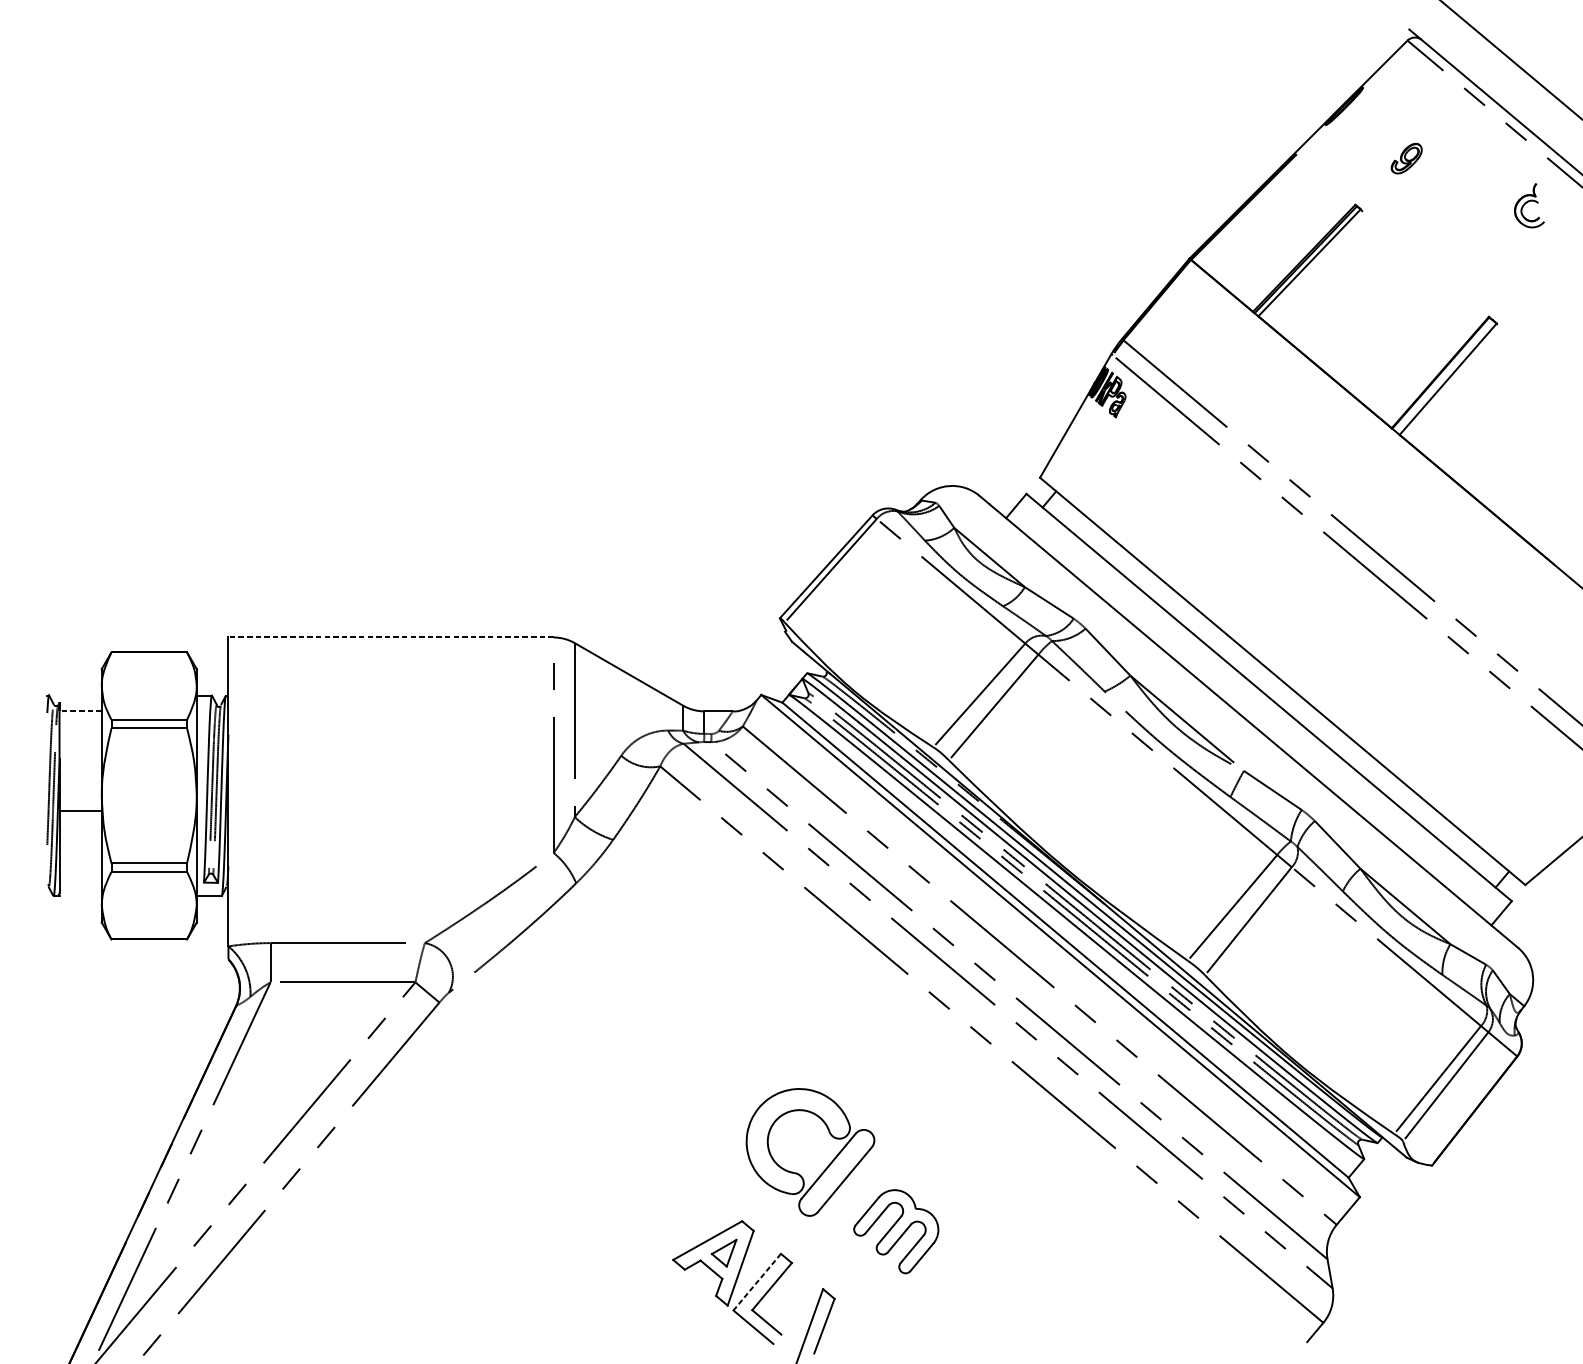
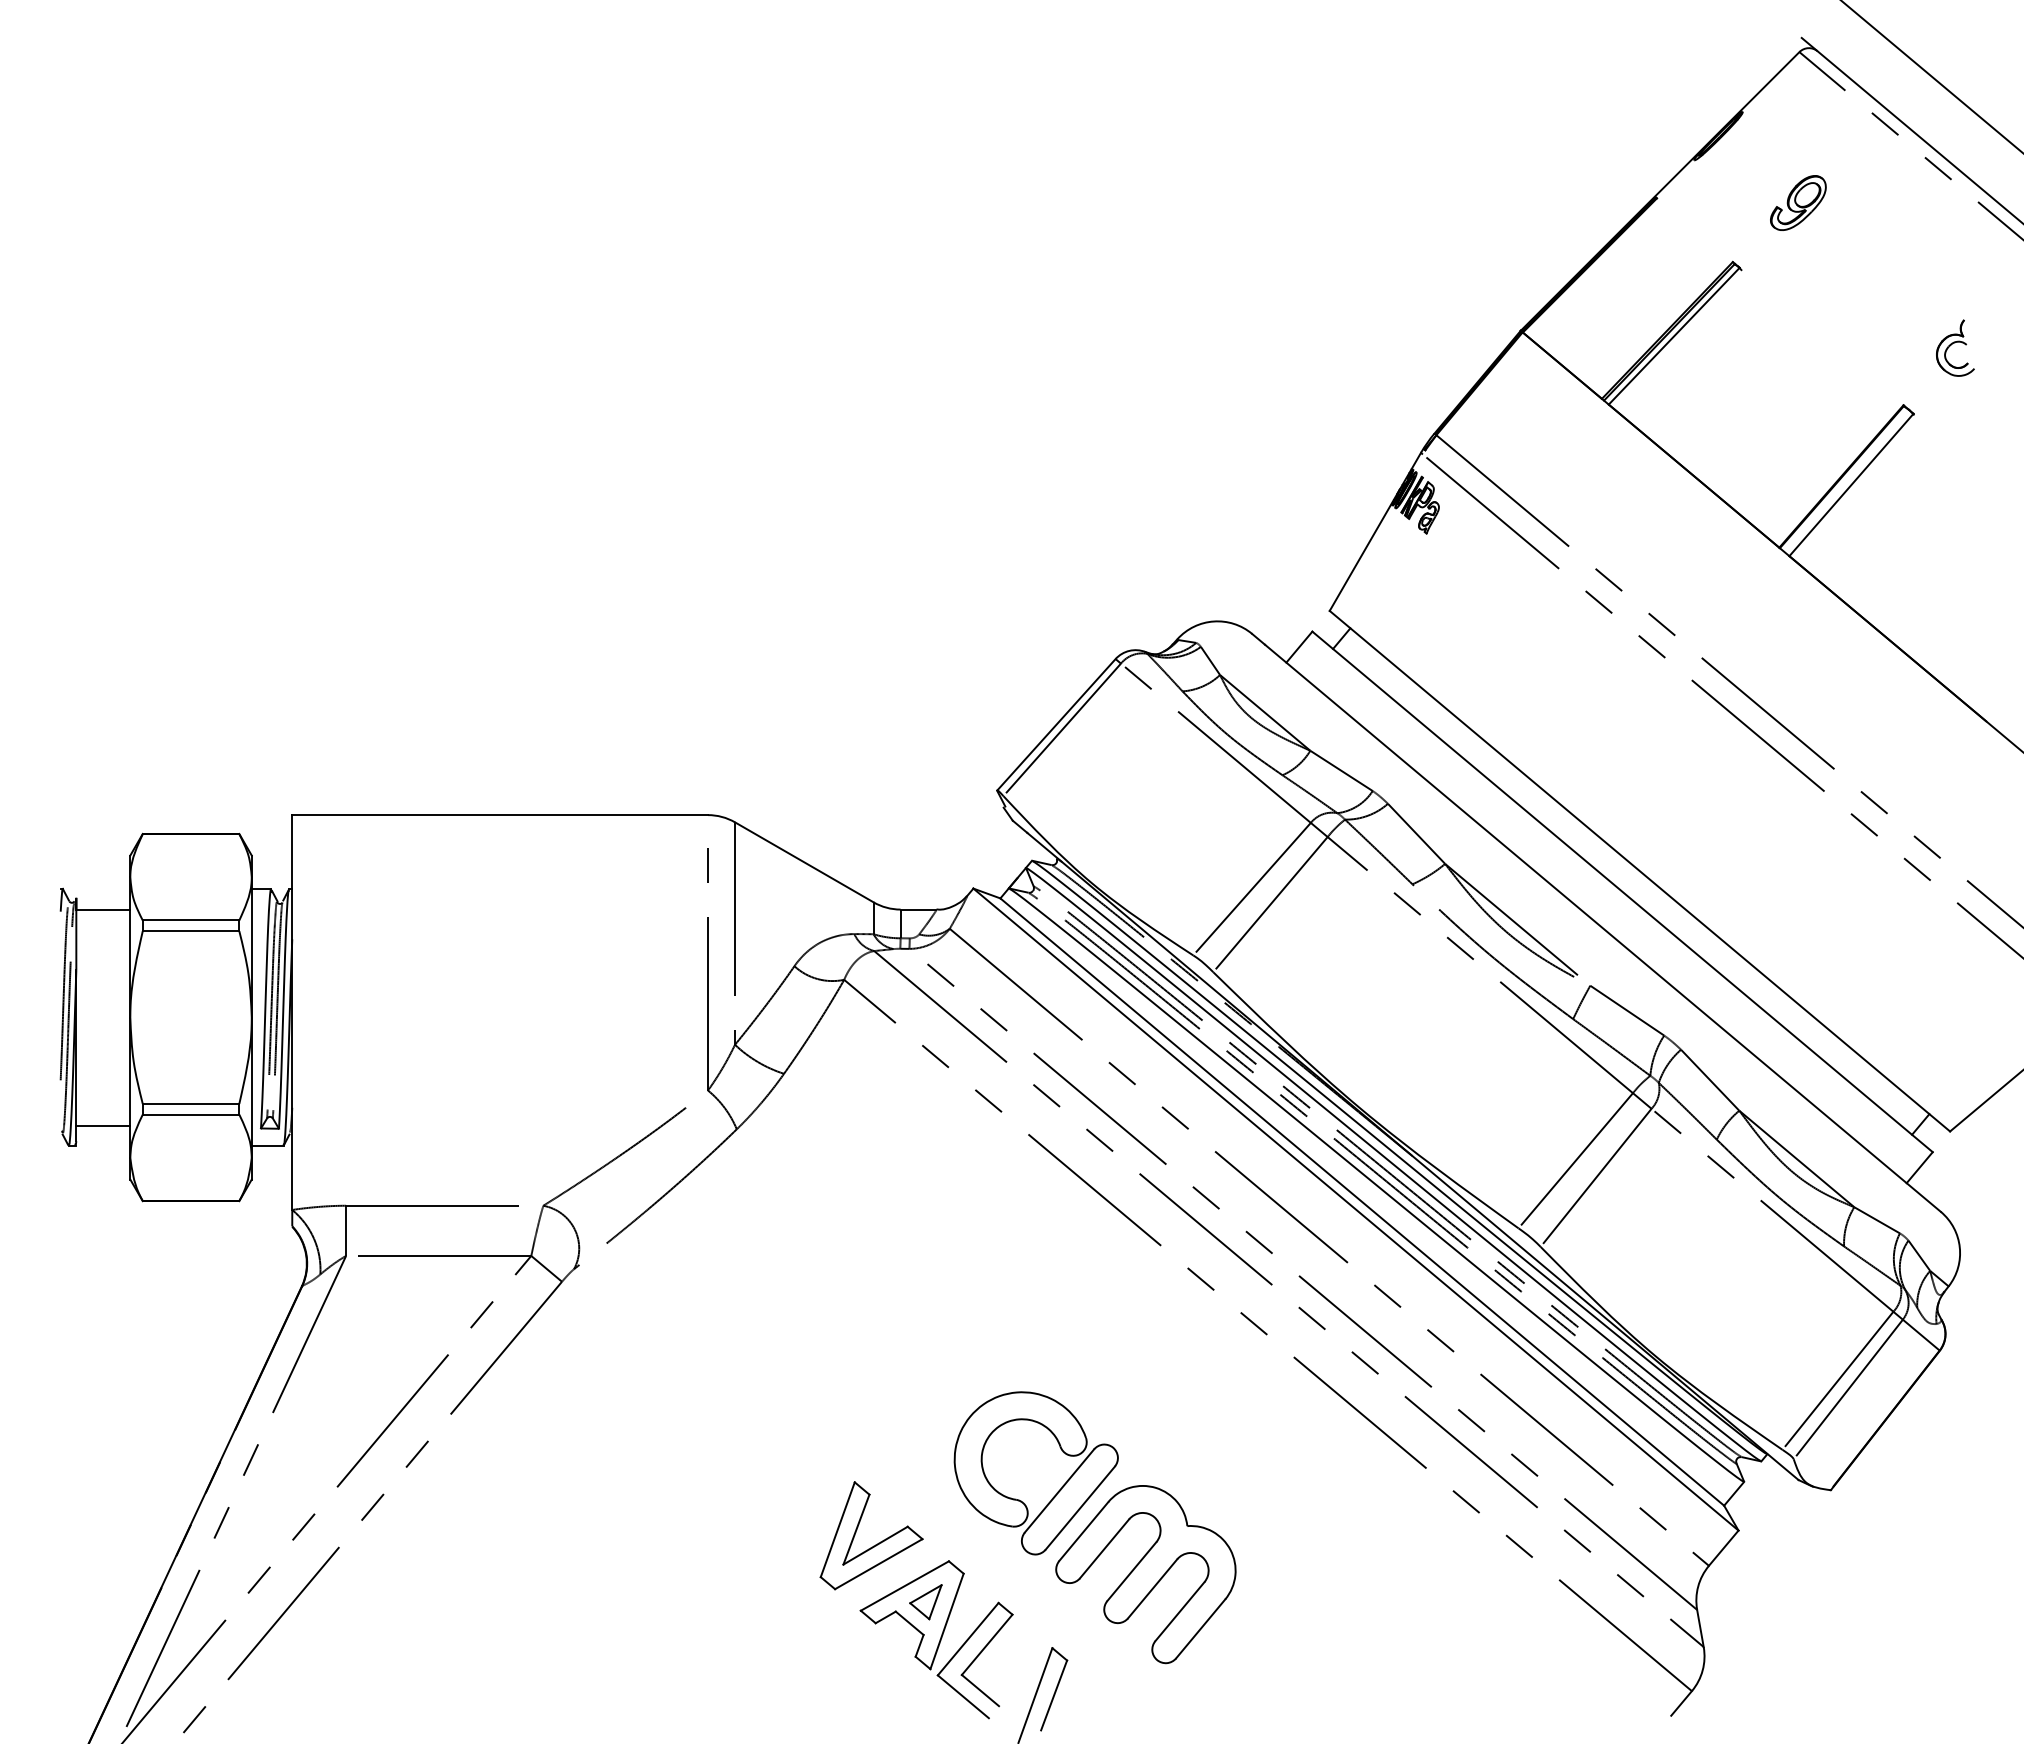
part: (1406, 158) -> (1798, 202), size x1.43
part: (1529, 205) -> (1955, 347), moved
line: (391, 637) -> (500, 815), dashed -> solid
line: (80, 711) -> (103, 909), dashed -> solid
line: (80, 811) -> (103, 1125), moved
part: (684, 1208) -> (875, 1544), added
part: (895, 1231) -> (1145, 1574), size x1.67
line: (756, 1282) -> (967, 1639), dashed -> solid

